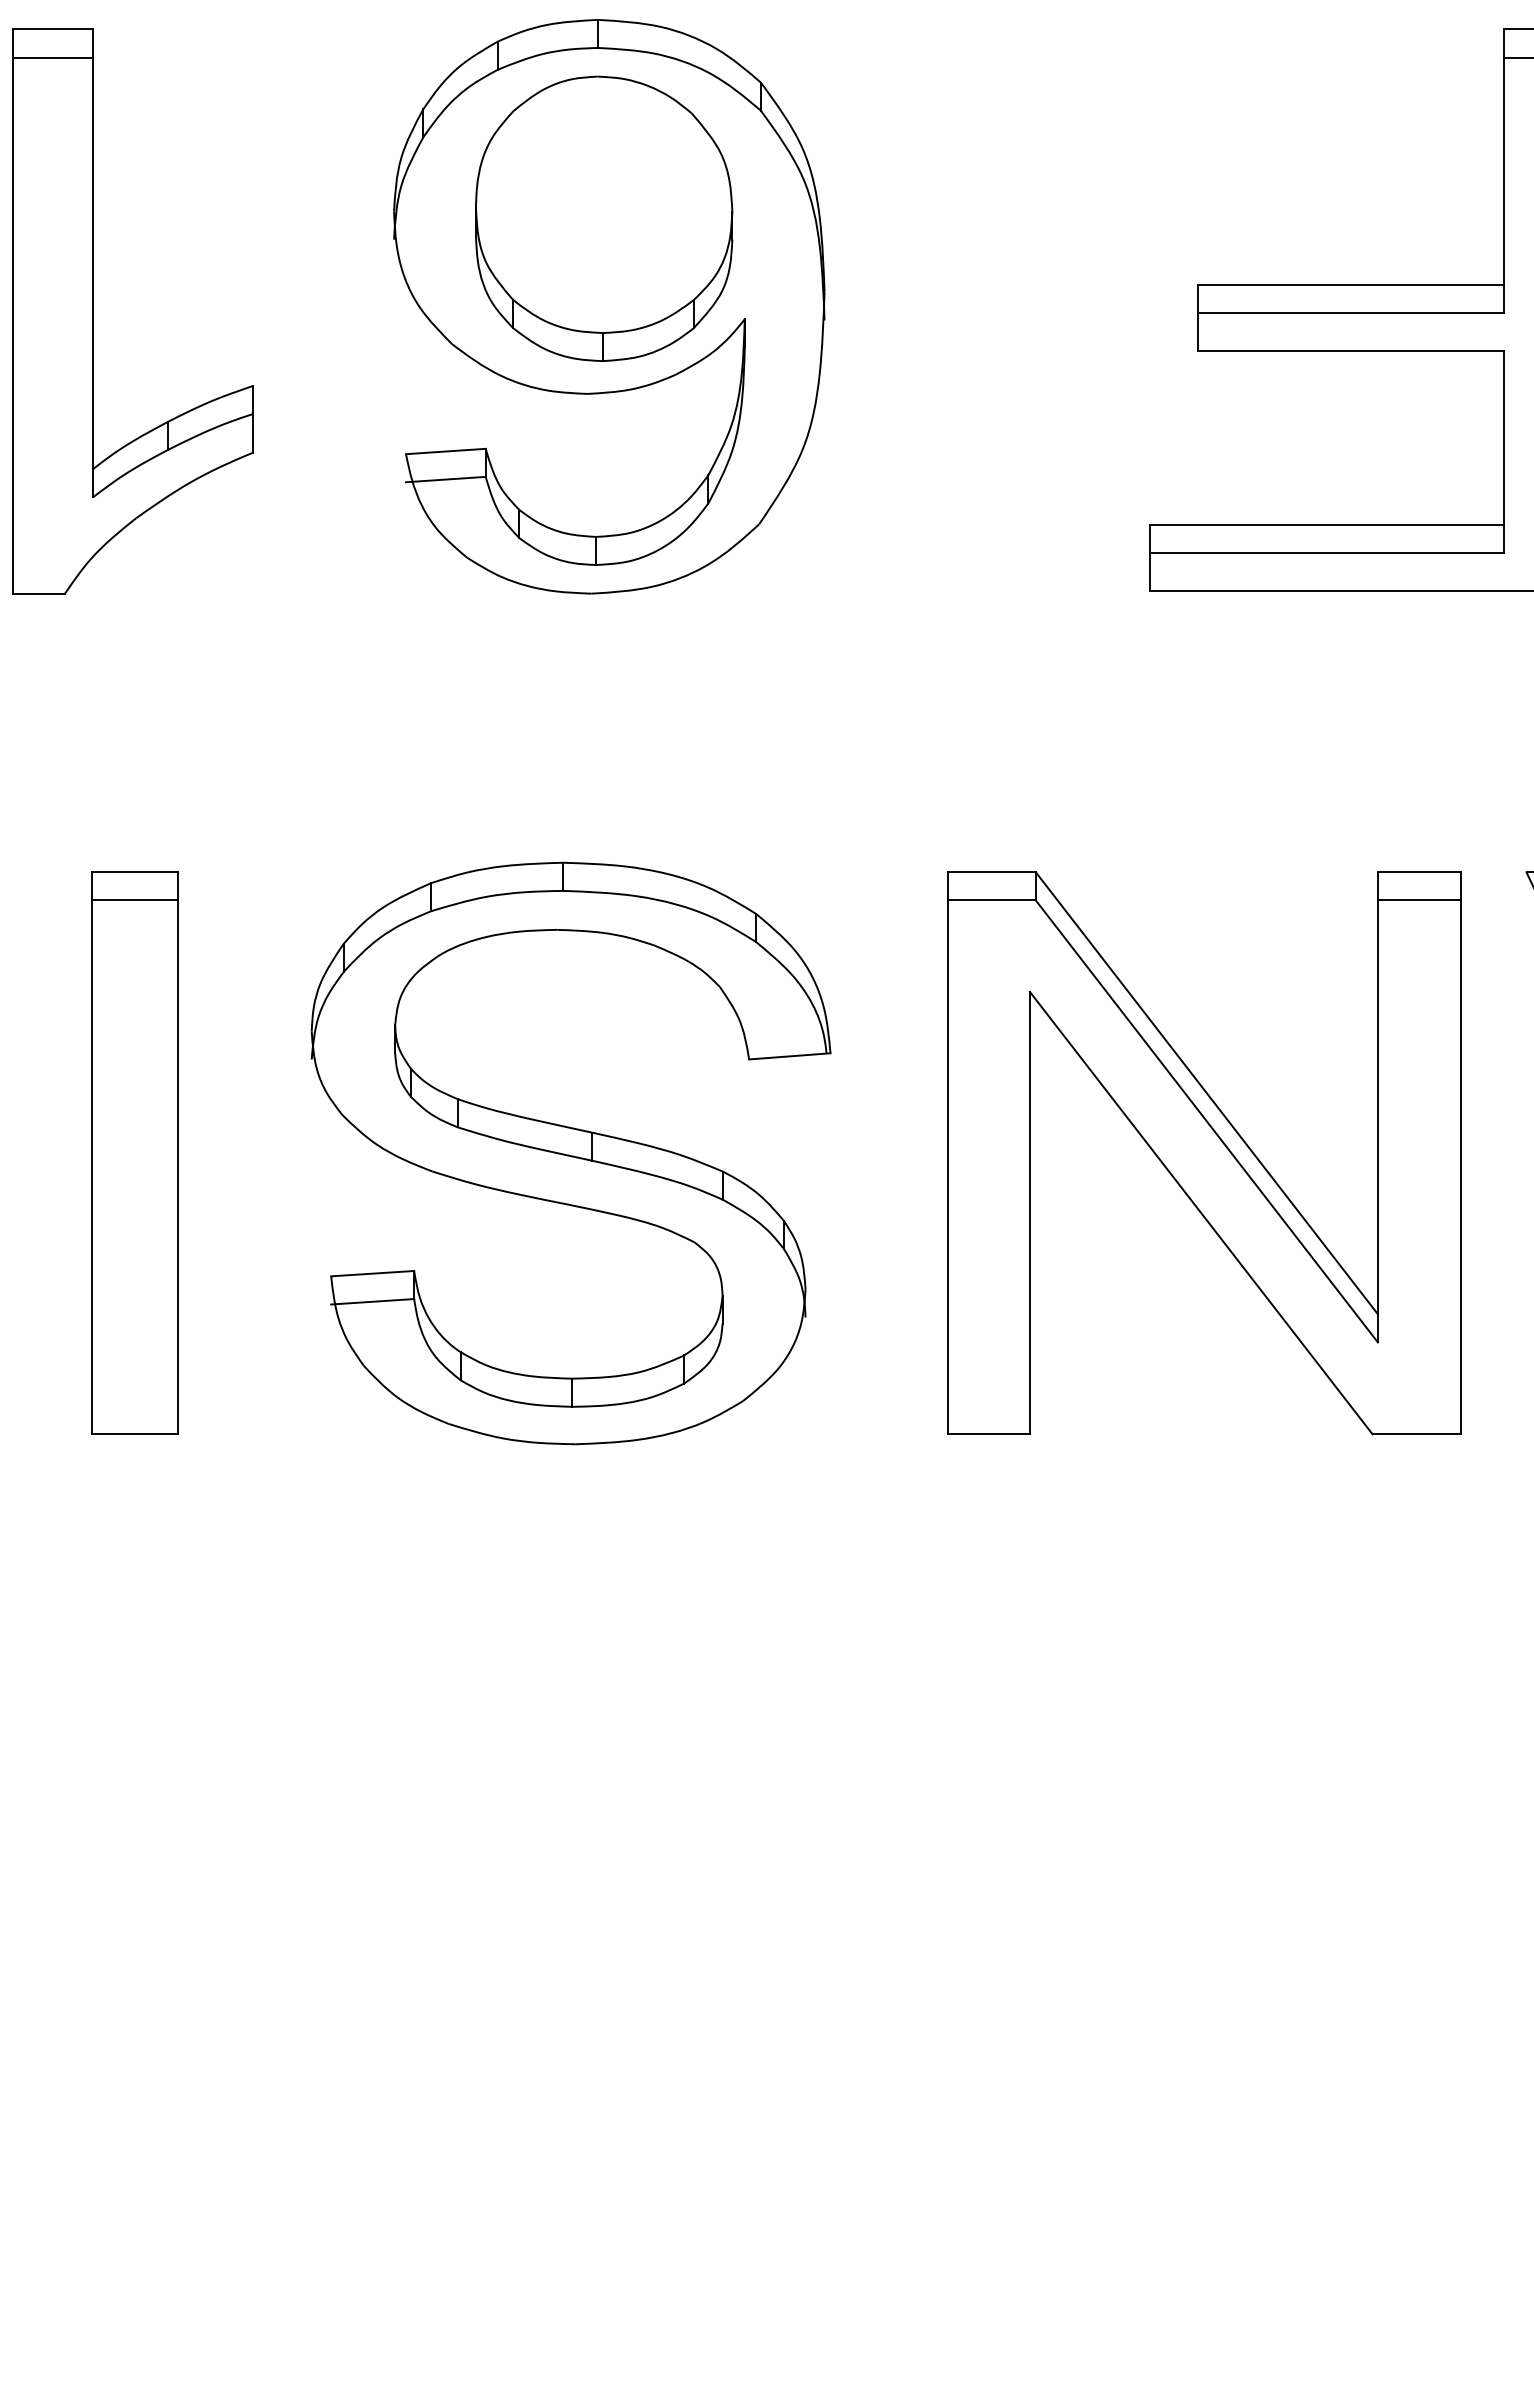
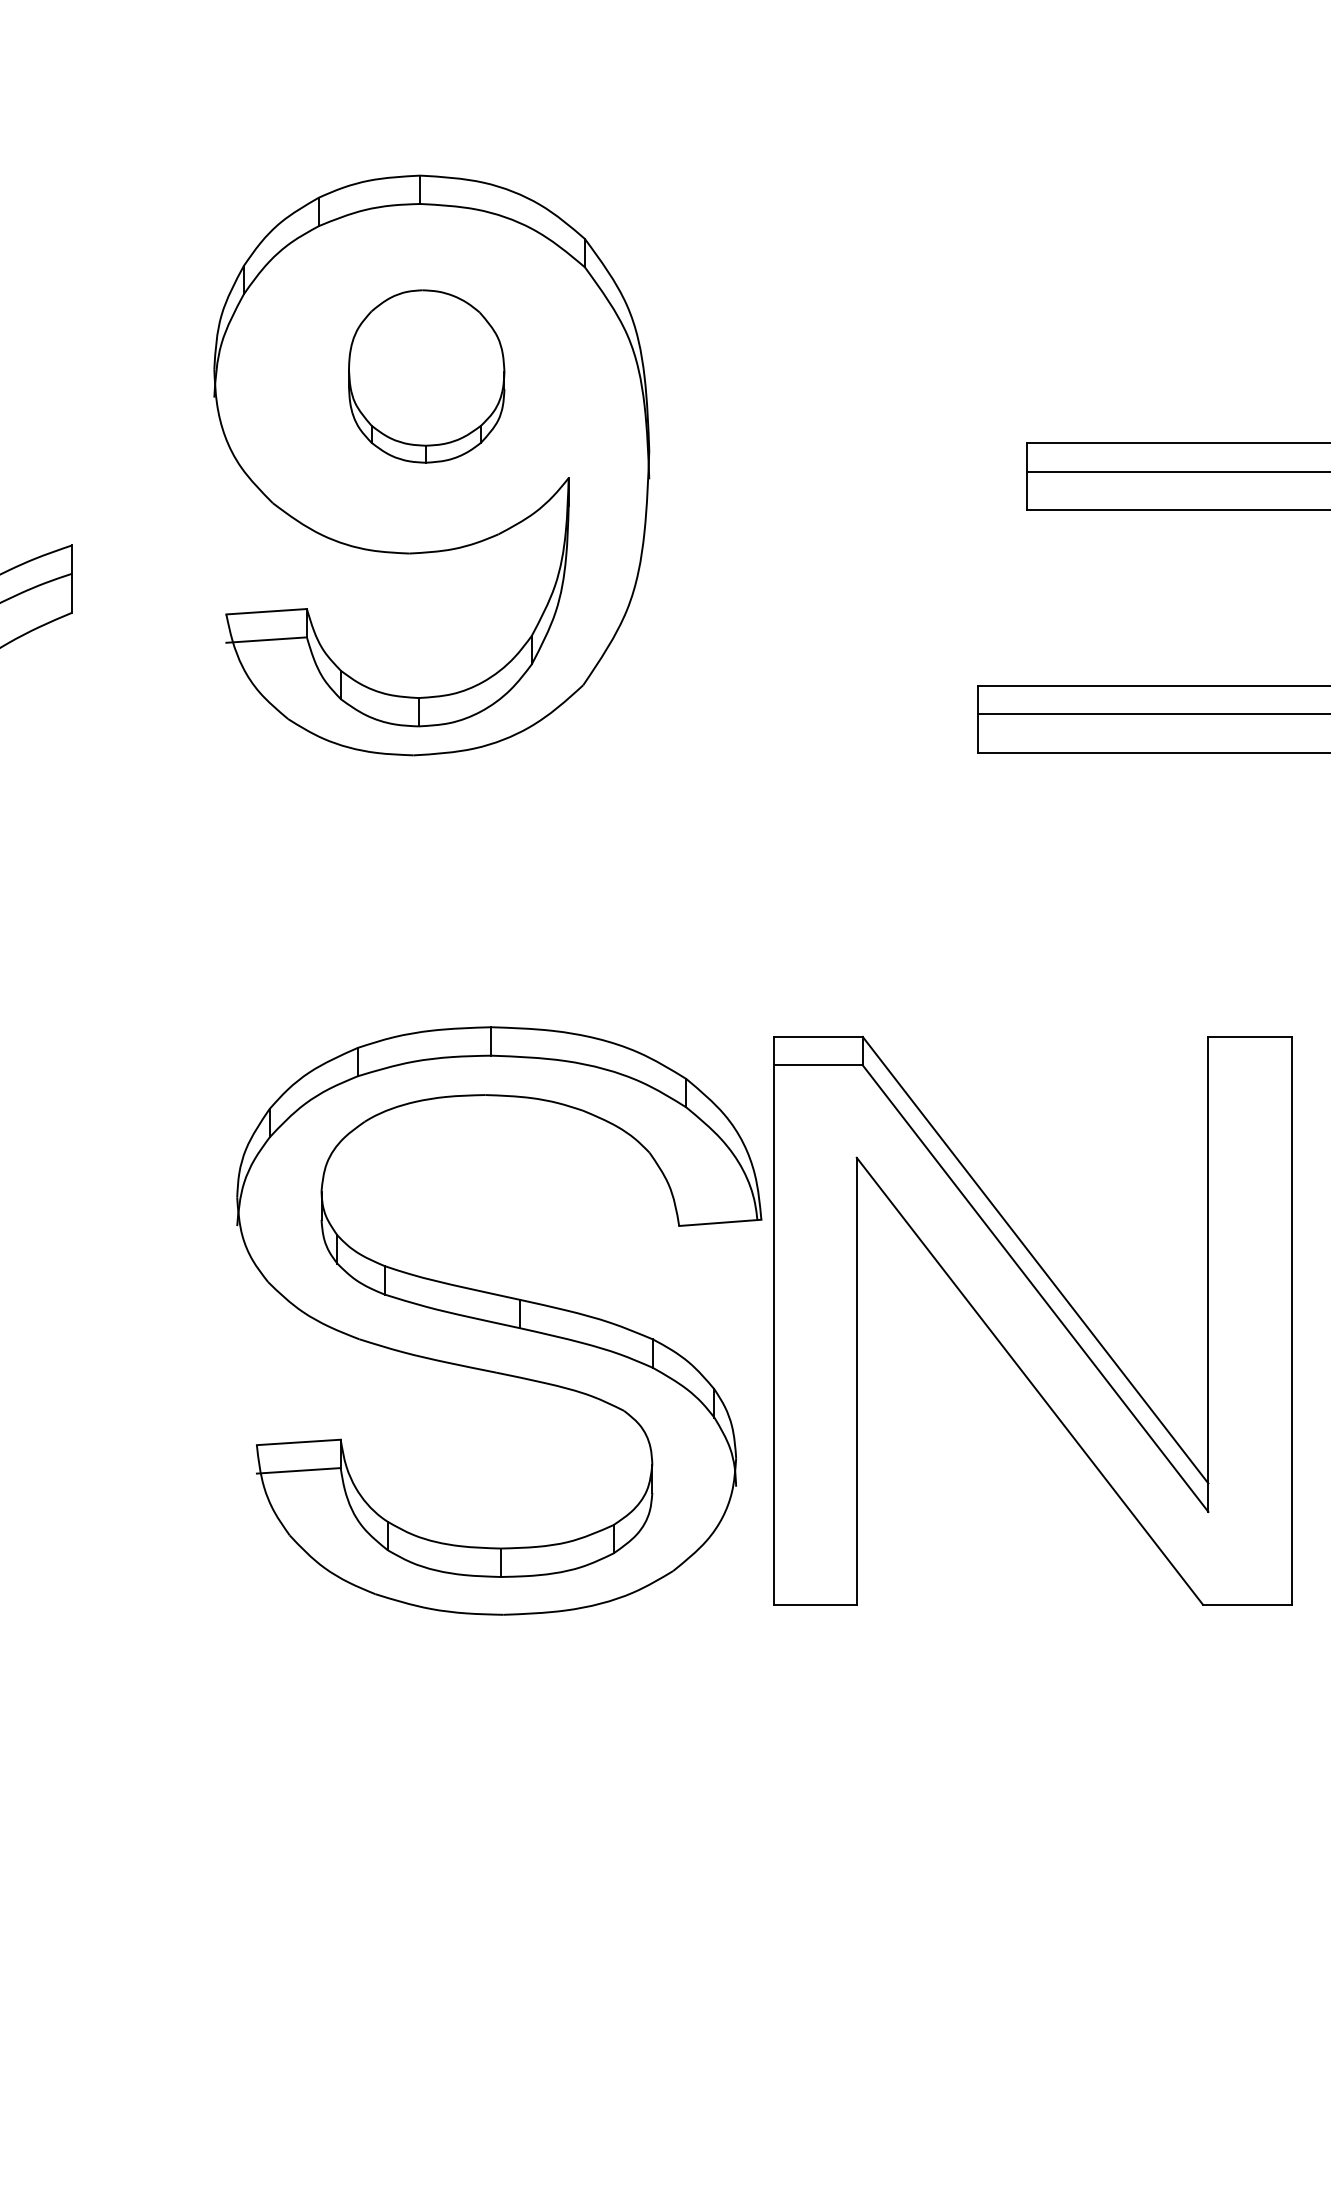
part: (604, 218) -> (426, 376), size x0.6
line: (1418, 900) -> (1249, 1065), removed
part: (570, 1153) -> (498, 1321), moved

